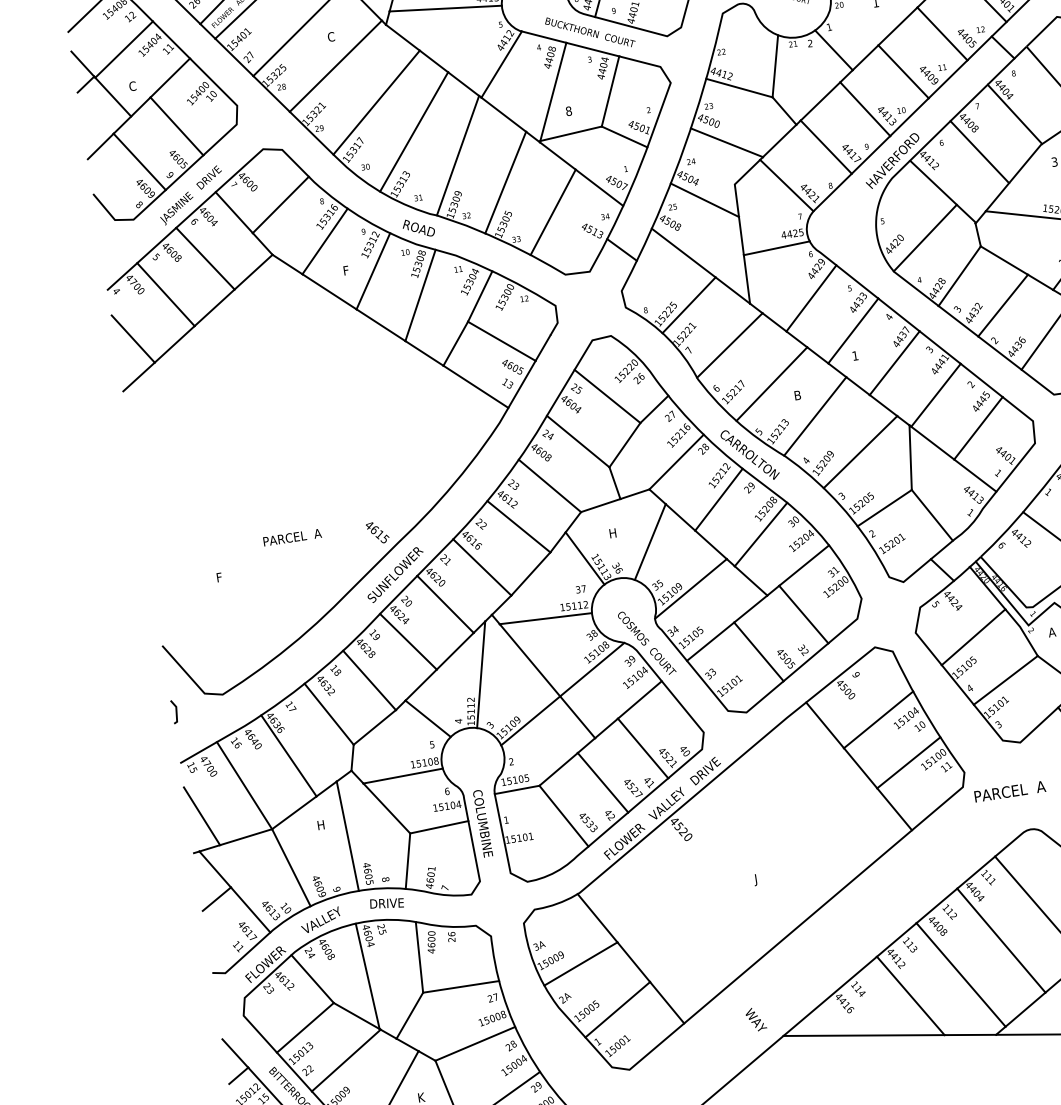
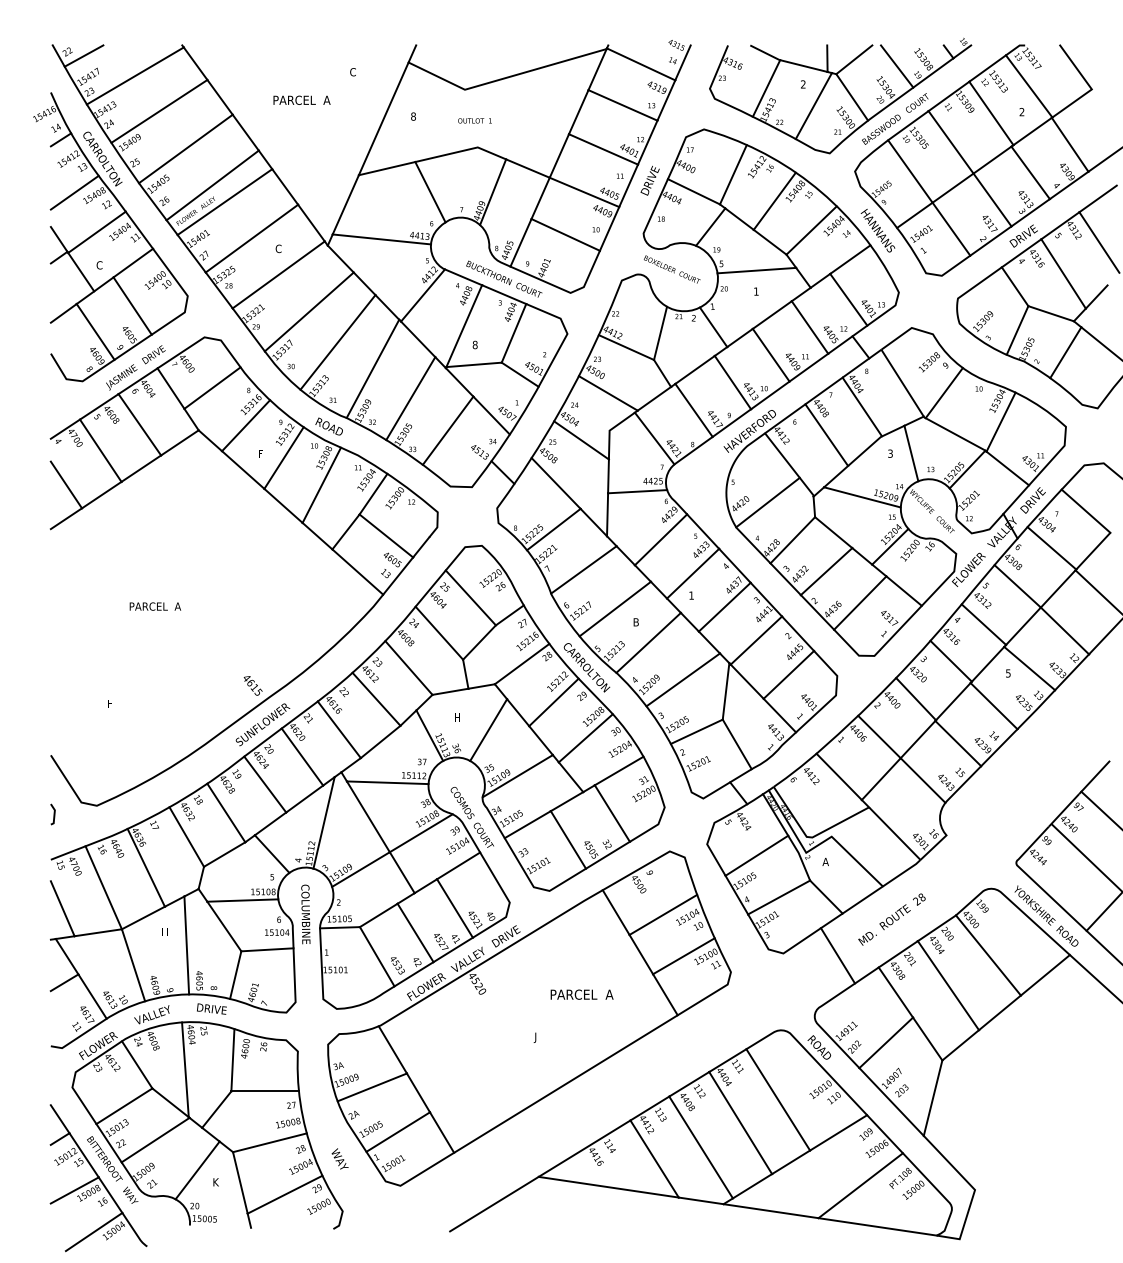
text: (292, 537) -> (155, 606), moved
text: (1009, 791) -> (581, 994), moved
text: (482, 823) -> (305, 914), moved
text: (755, 1019) -> (339, 1158), moved

